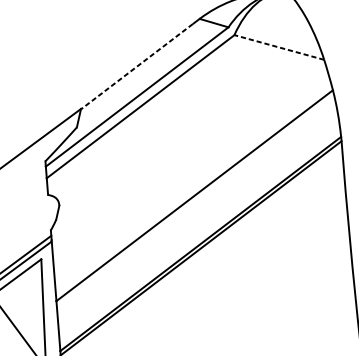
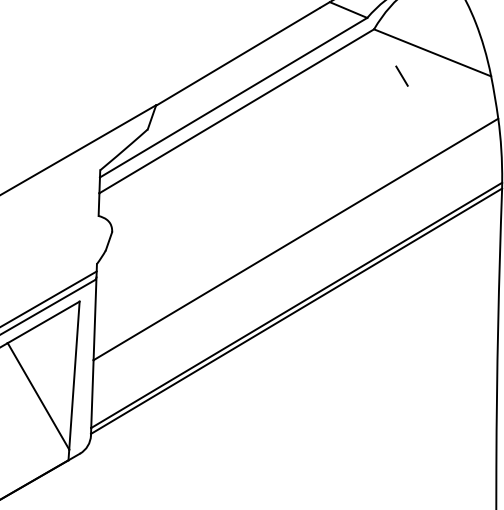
line: (279, 47) -> (432, 52), dashed -> solid
line: (258, 66) -> (401, 75), added
line: (136, 67) -> (237, 57), dashed -> solid

